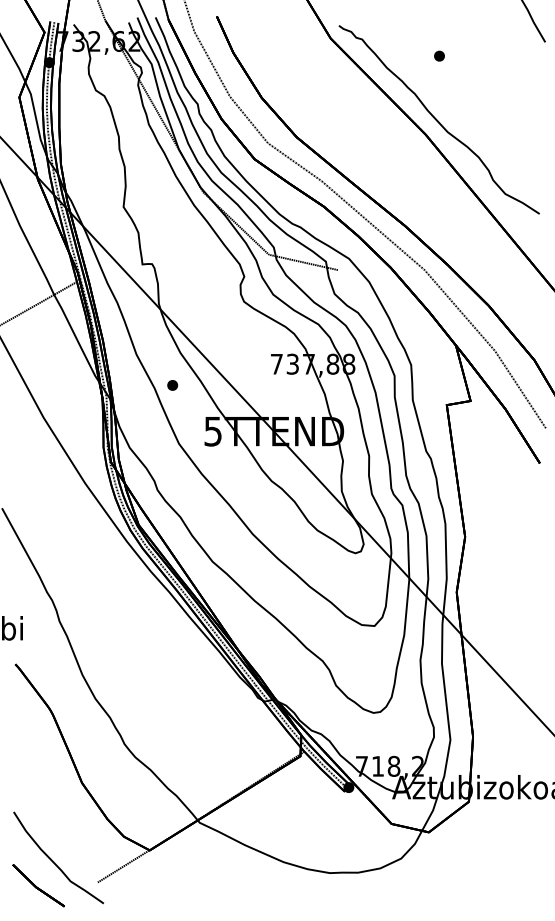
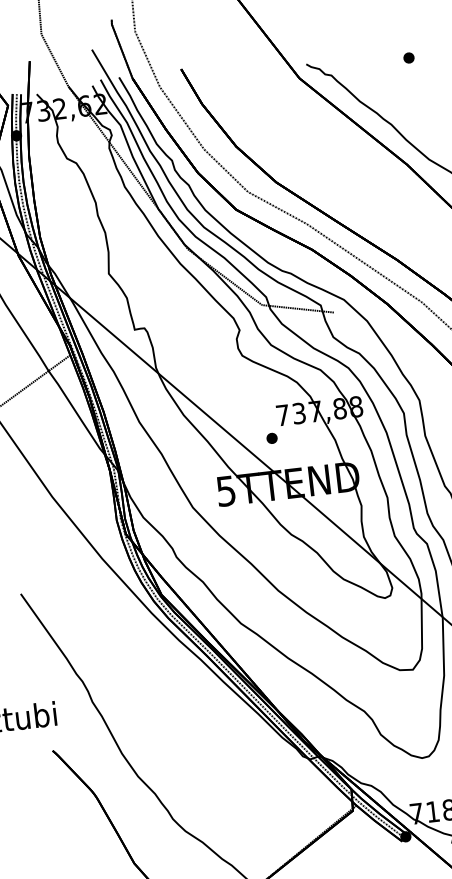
part: (439, 55) -> (408, 57), moved
part: (172, 385) -> (271, 438), moved

